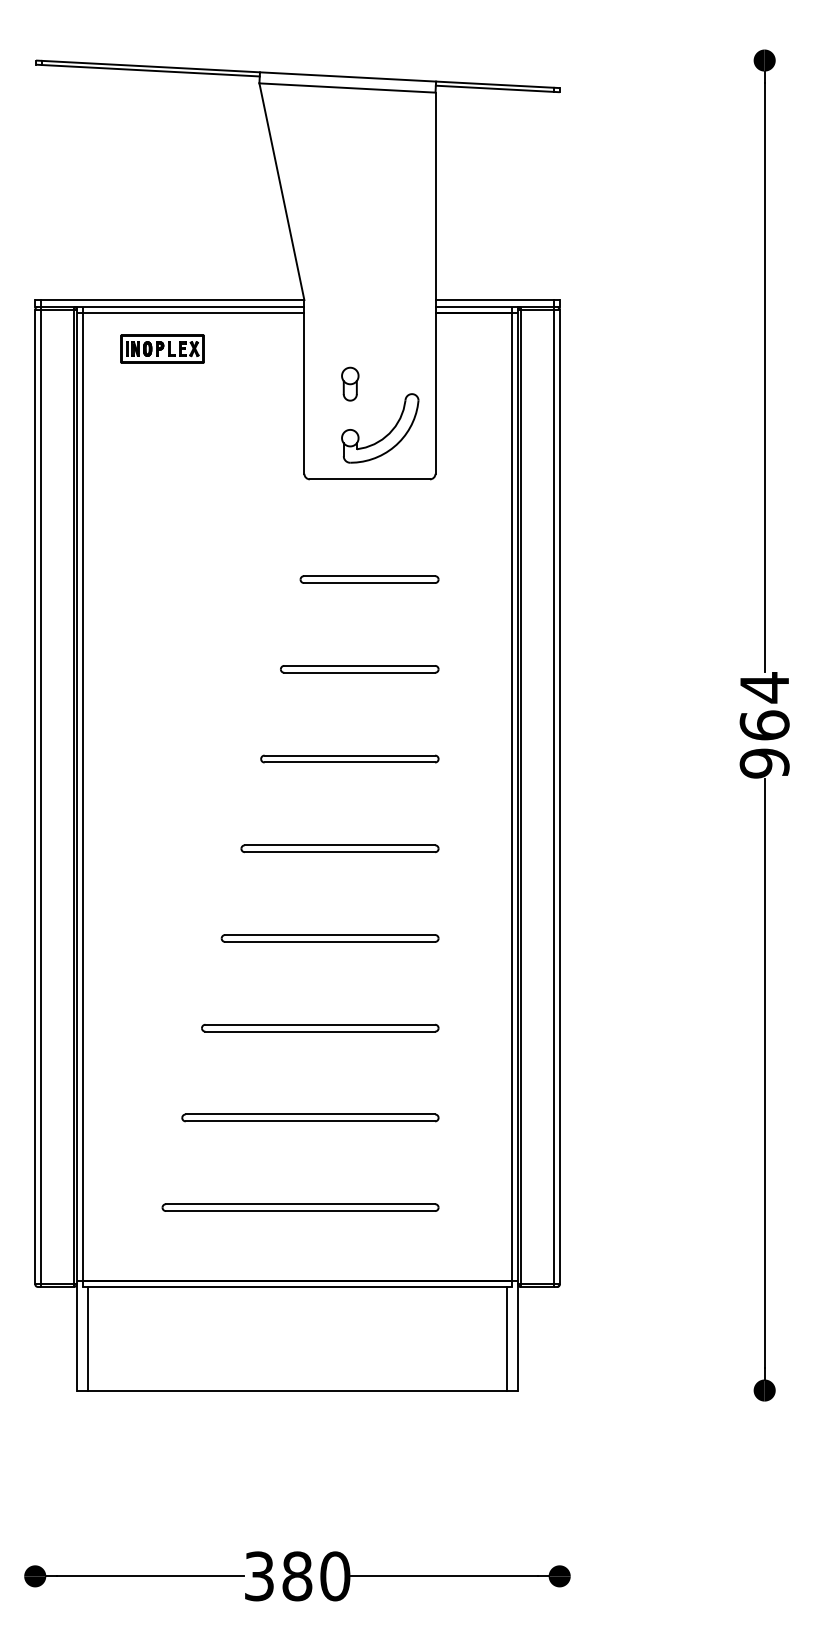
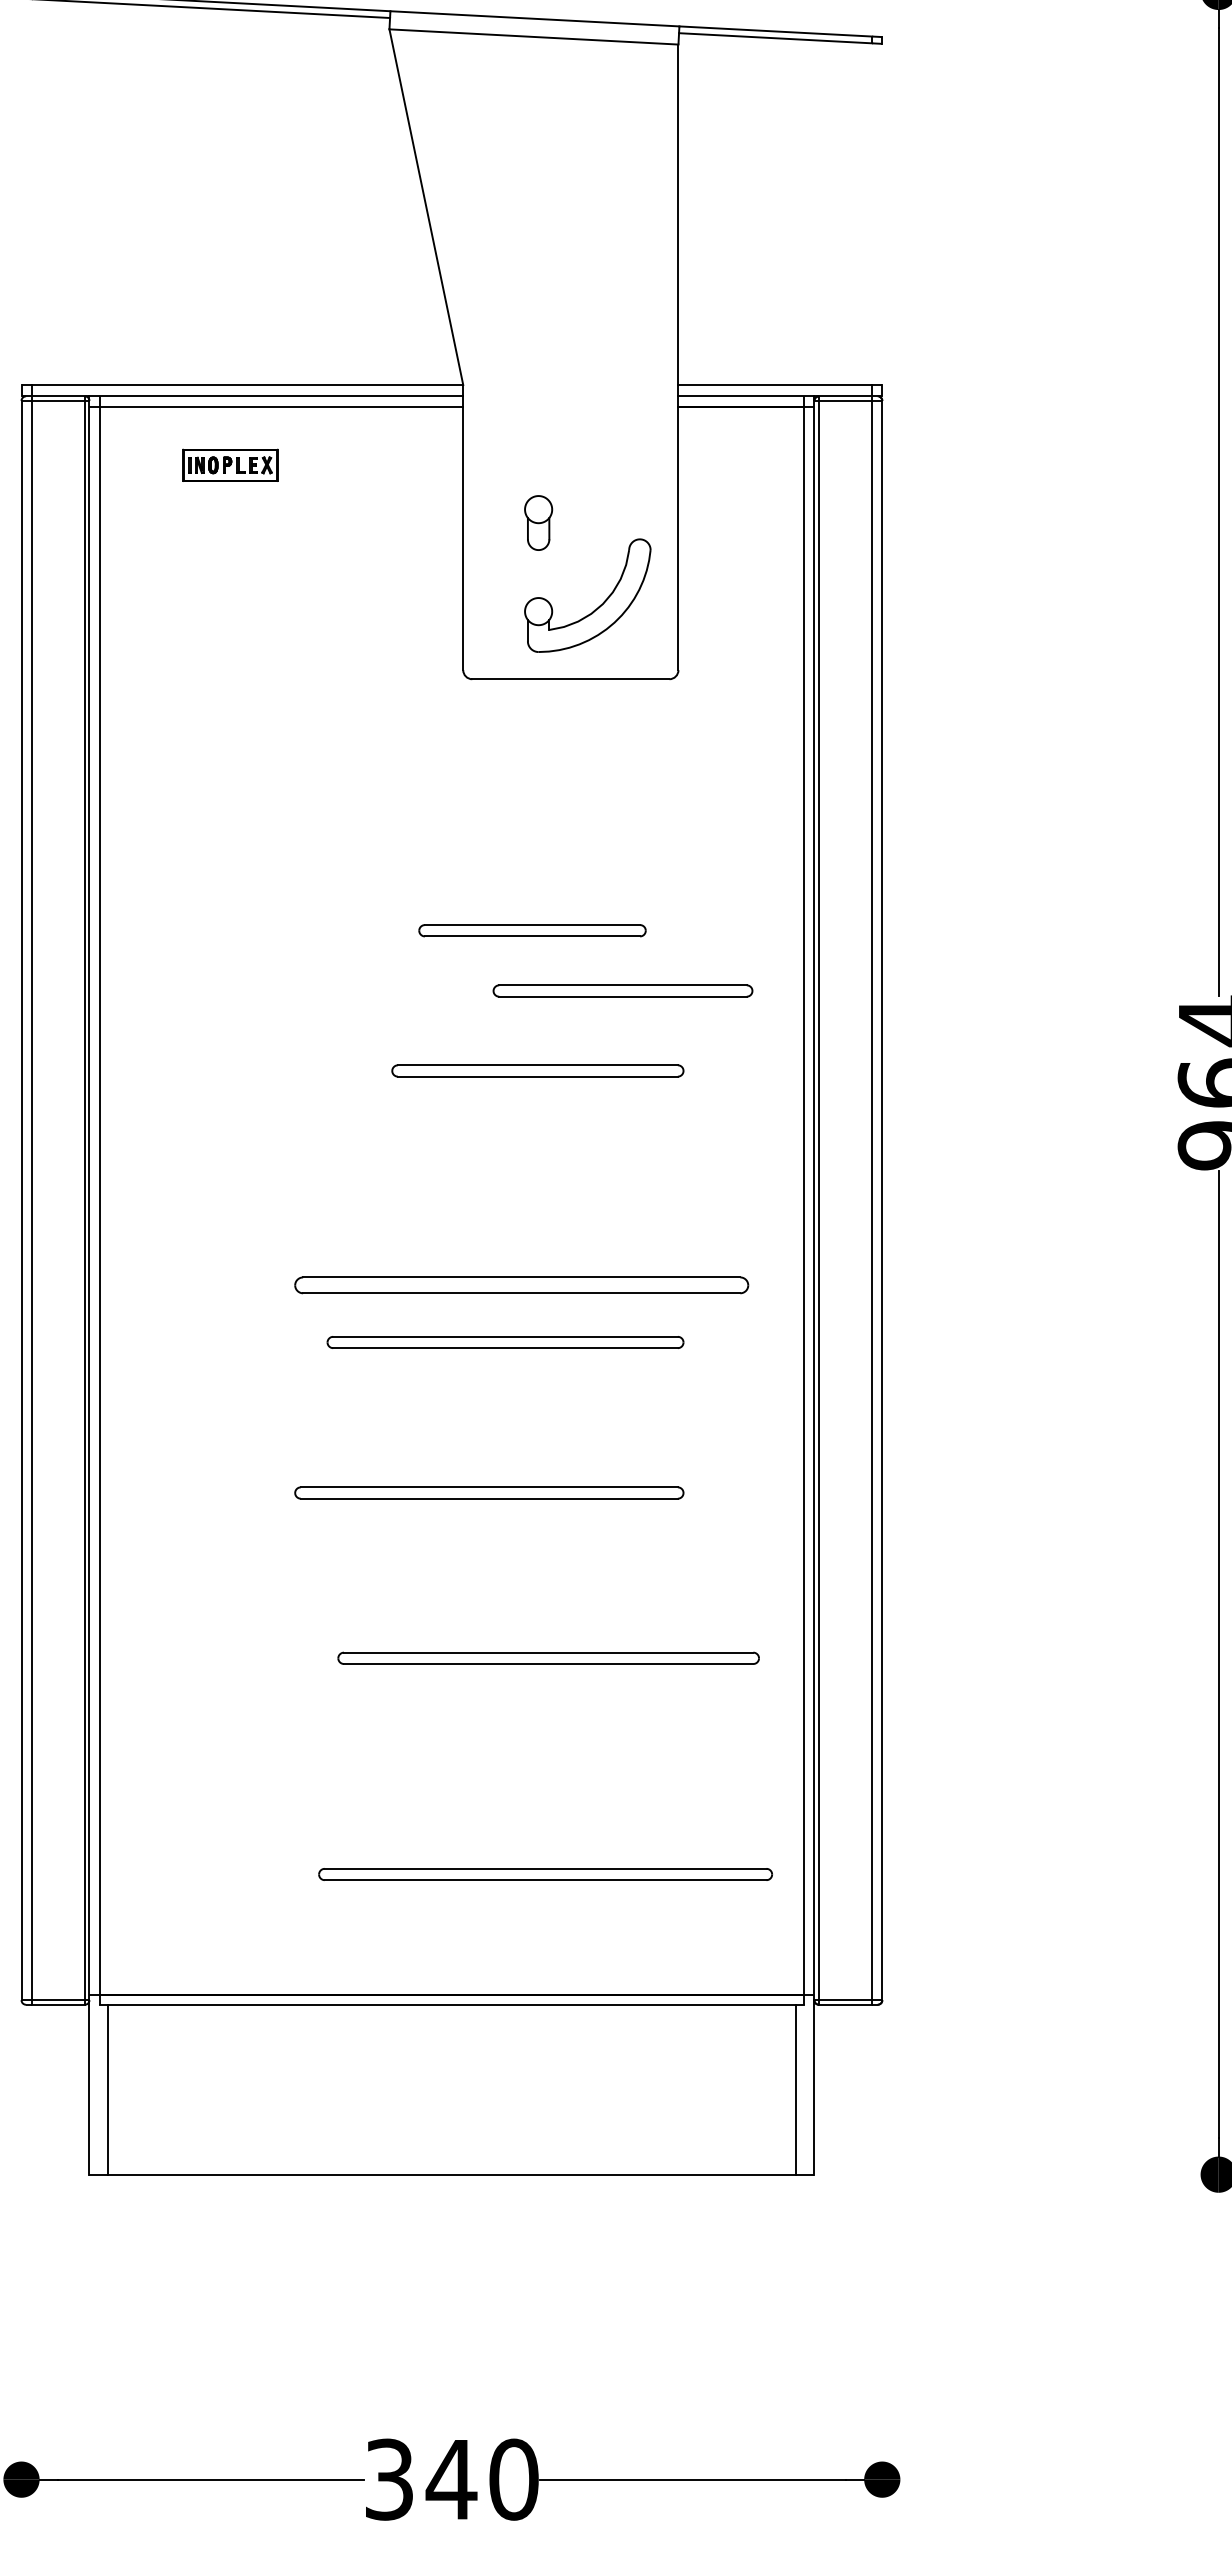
part: (162, 348) -> (230, 464), size x0.7
part: (369, 579) -> (532, 930), moved
part: (359, 669) -> (622, 991), moved
part: (349, 758) -> (537, 1070), moved
part: (339, 848) -> (520, 1285), size x1.4
part: (329, 938) -> (504, 1342), moved
part: (320, 1027) -> (489, 1491), moved
part: (310, 1117) -> (548, 1657), moved
part: (300, 1207) -> (545, 1874), moved
text: (297, 1576) -> (451, 2479), 380 -> 340

